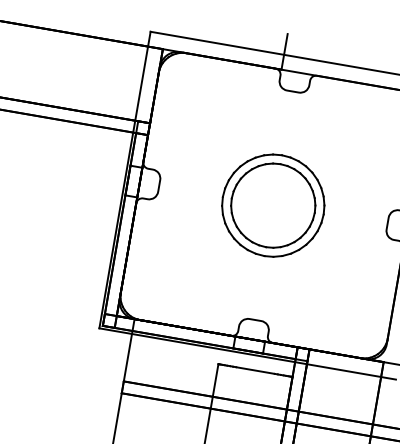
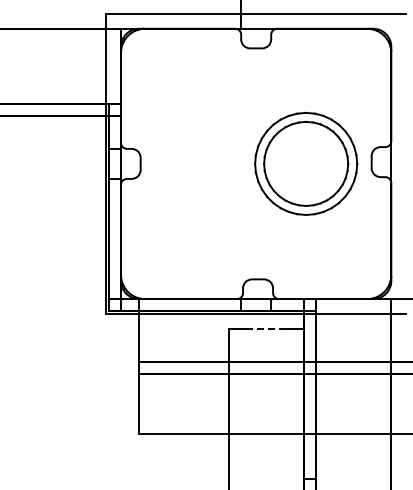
part: (273, 205) -> (306, 163), moved
line: (255, 370) -> (266, 329), solid -> dashed

